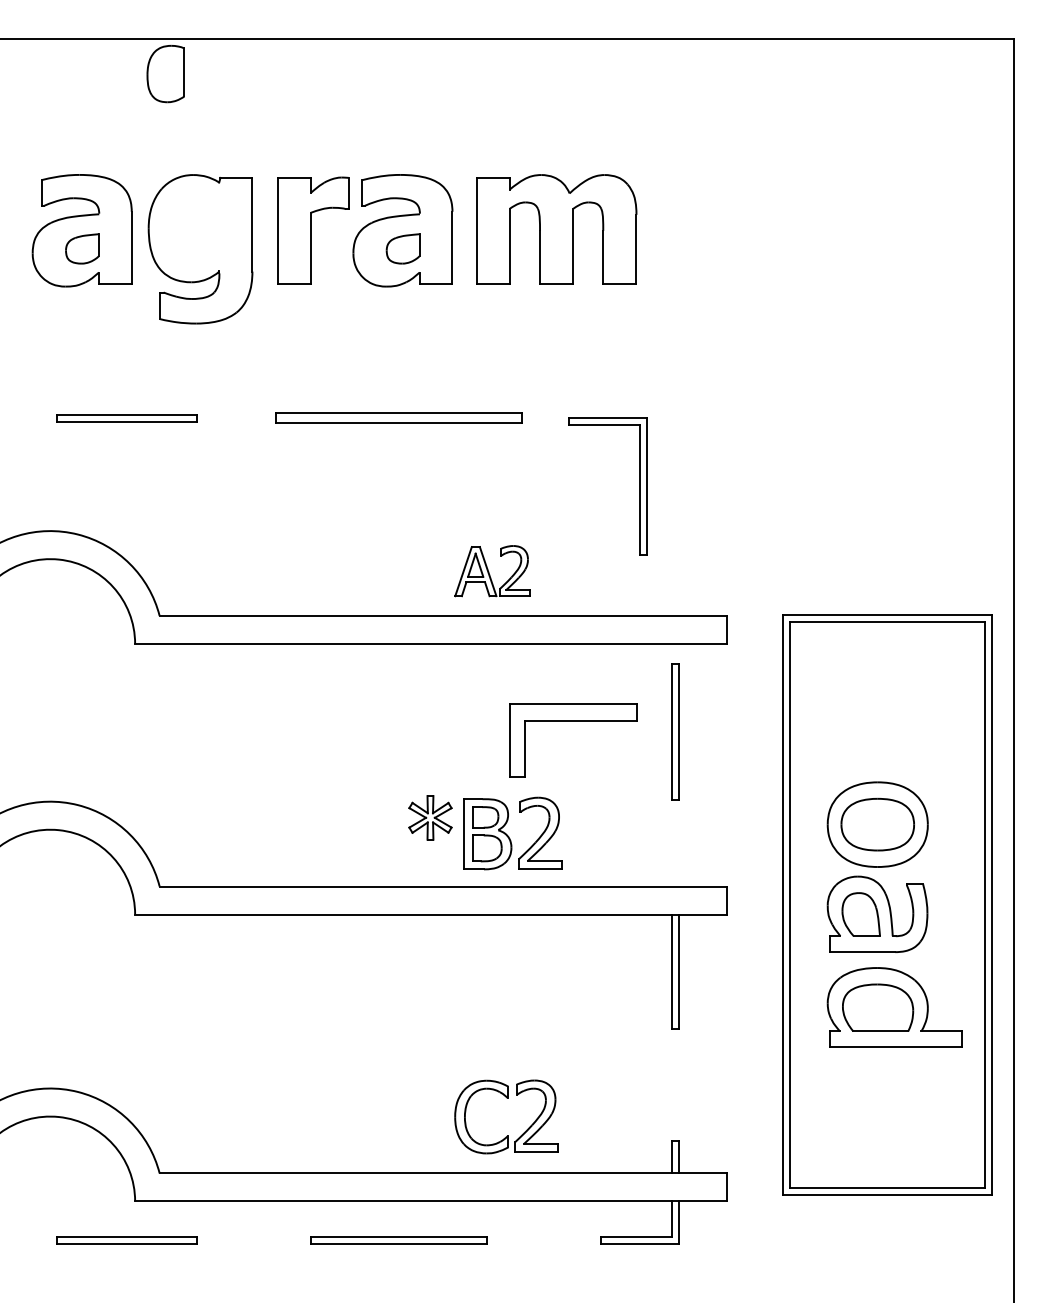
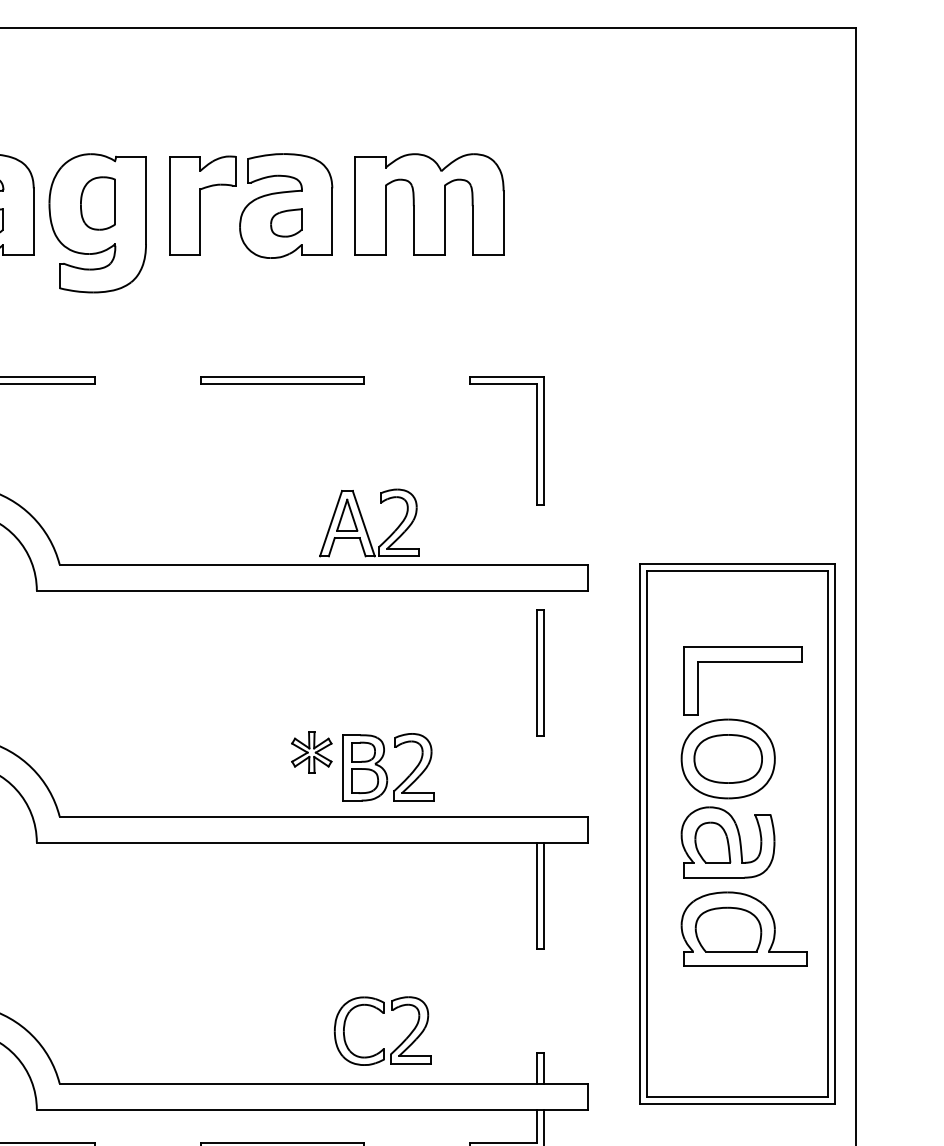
part: (165, 74) -> (97, 203), moved
part: (398, 418) -> (282, 380), size x0.71
part: (639, 486) -> (536, 441), moved
part: (492, 570) -> (369, 522), size x1.43
part: (573, 721) -> (742, 662), moved

